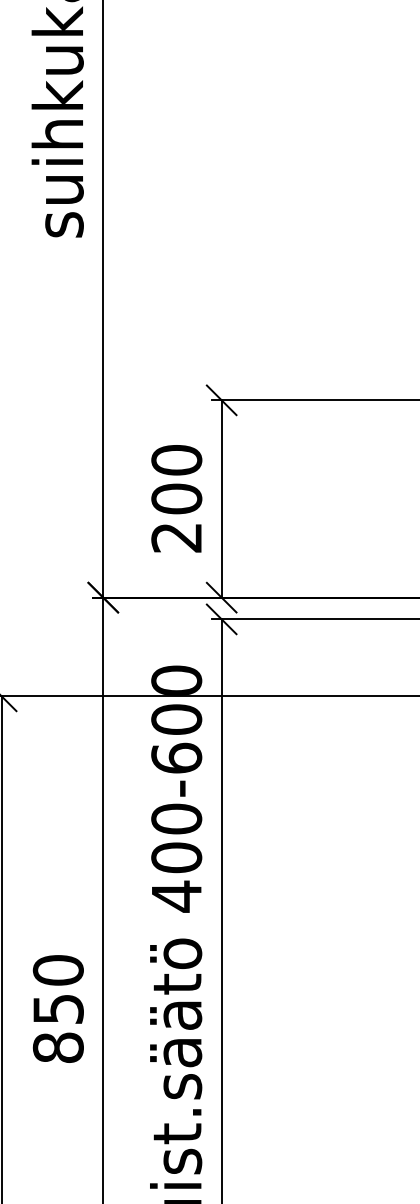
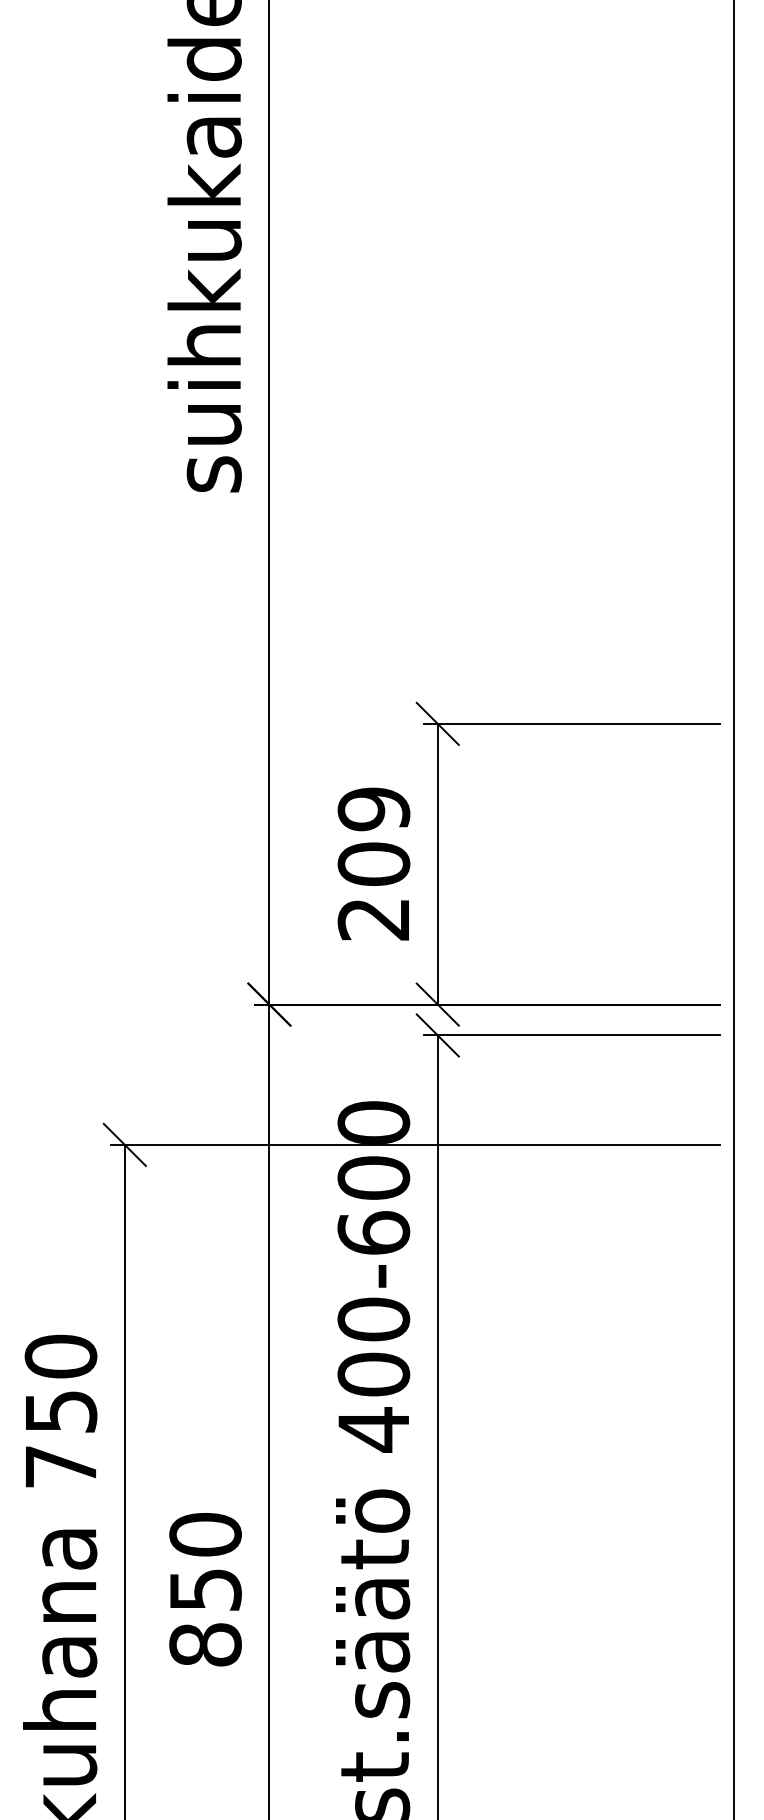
text: (176, 460) -> (373, 809), 200 -> 209

